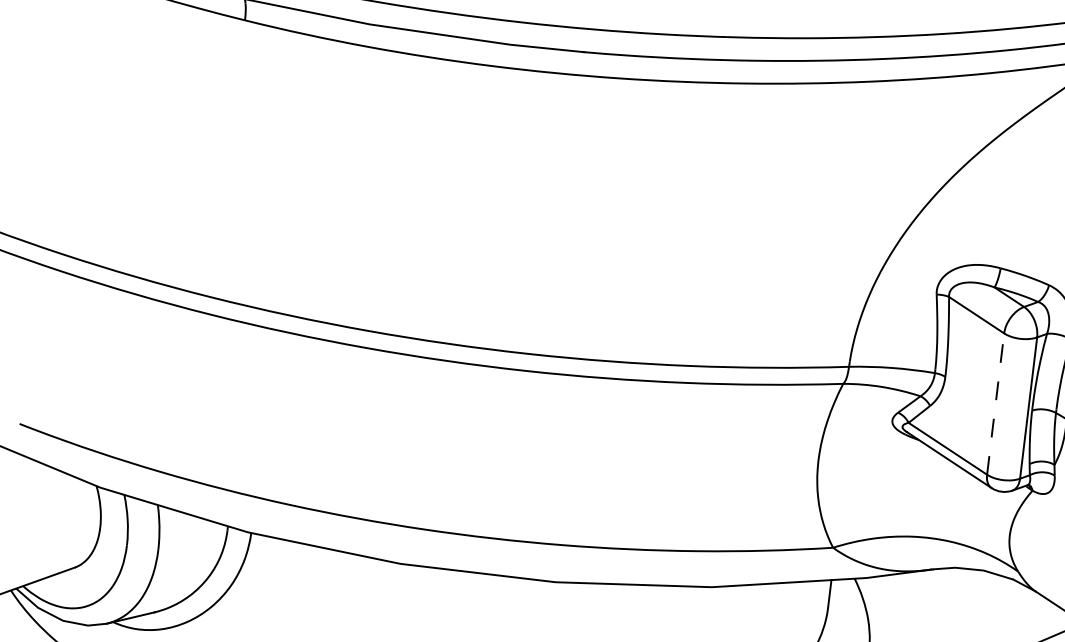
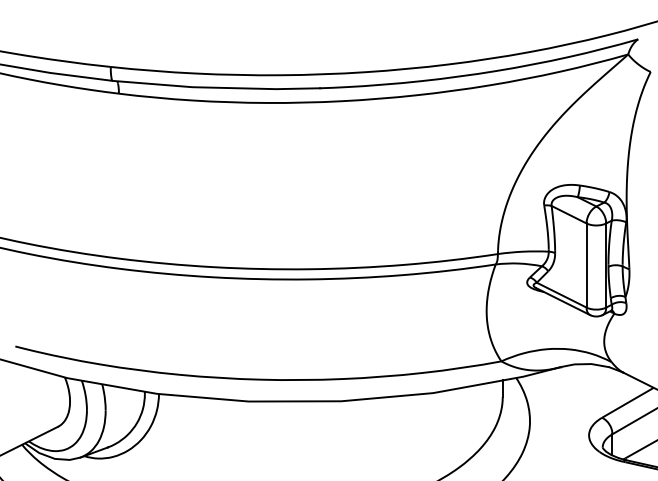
line: (995, 404) -> (586, 265), dashed -> solid

